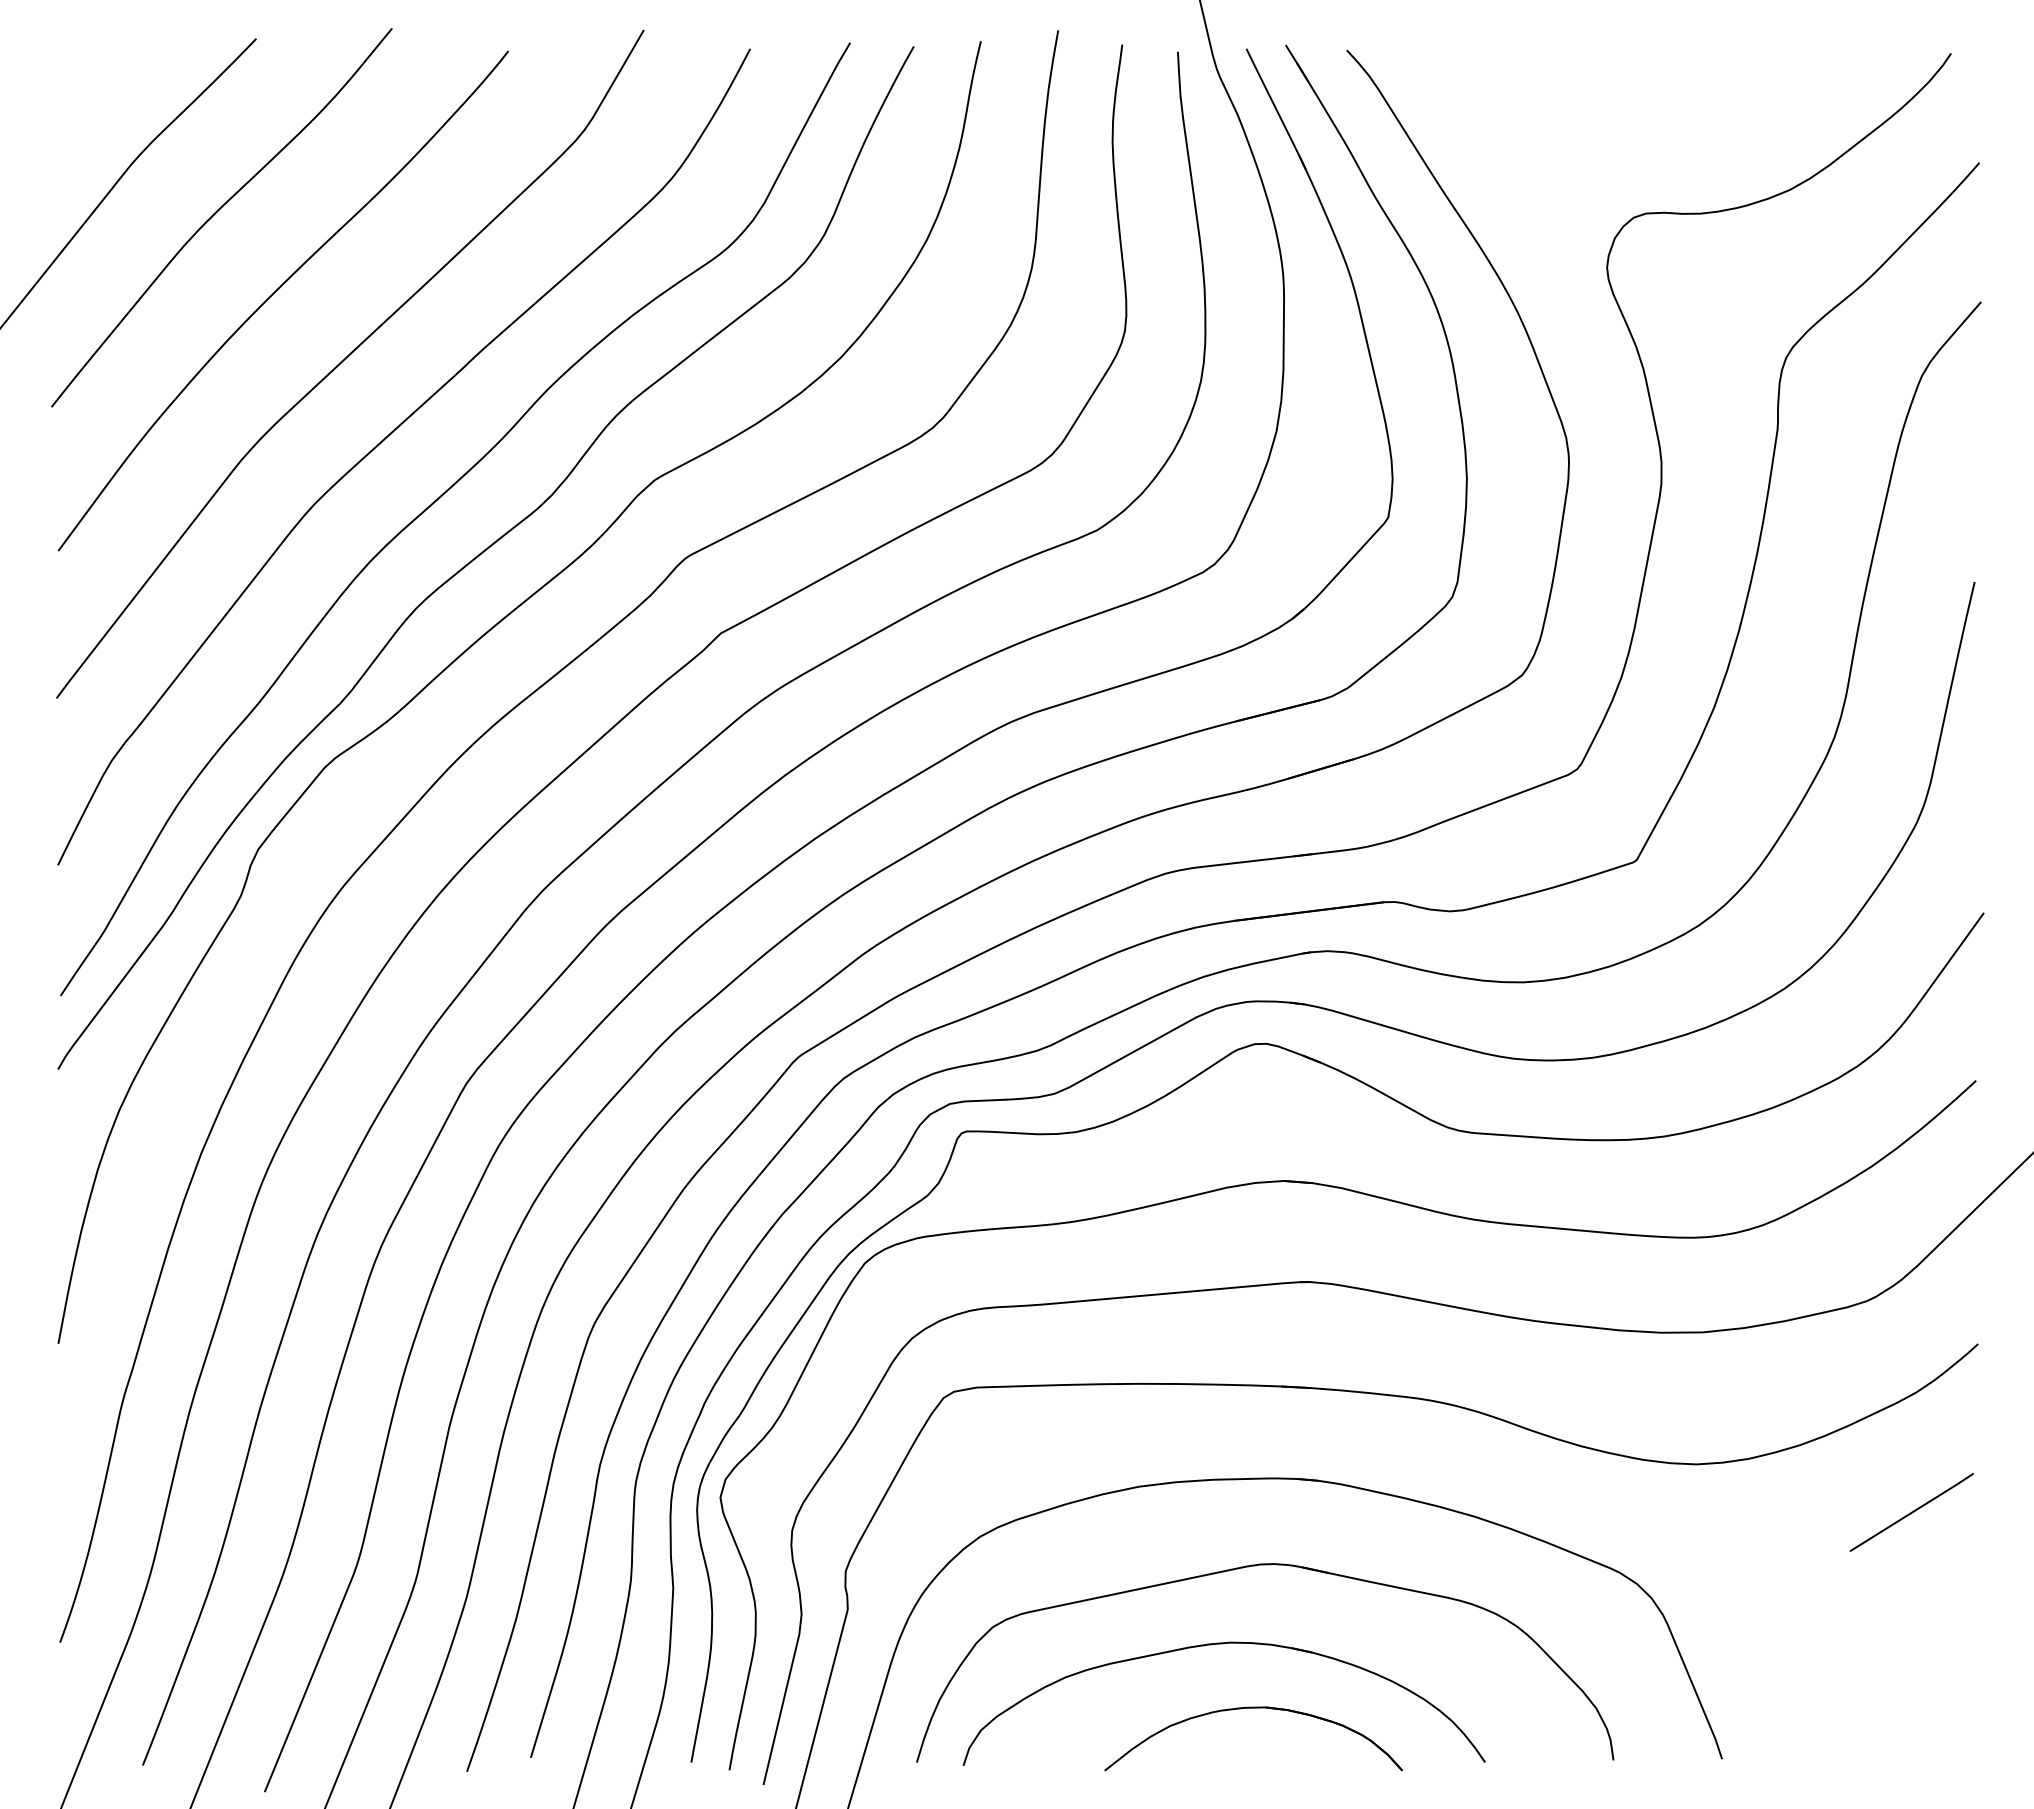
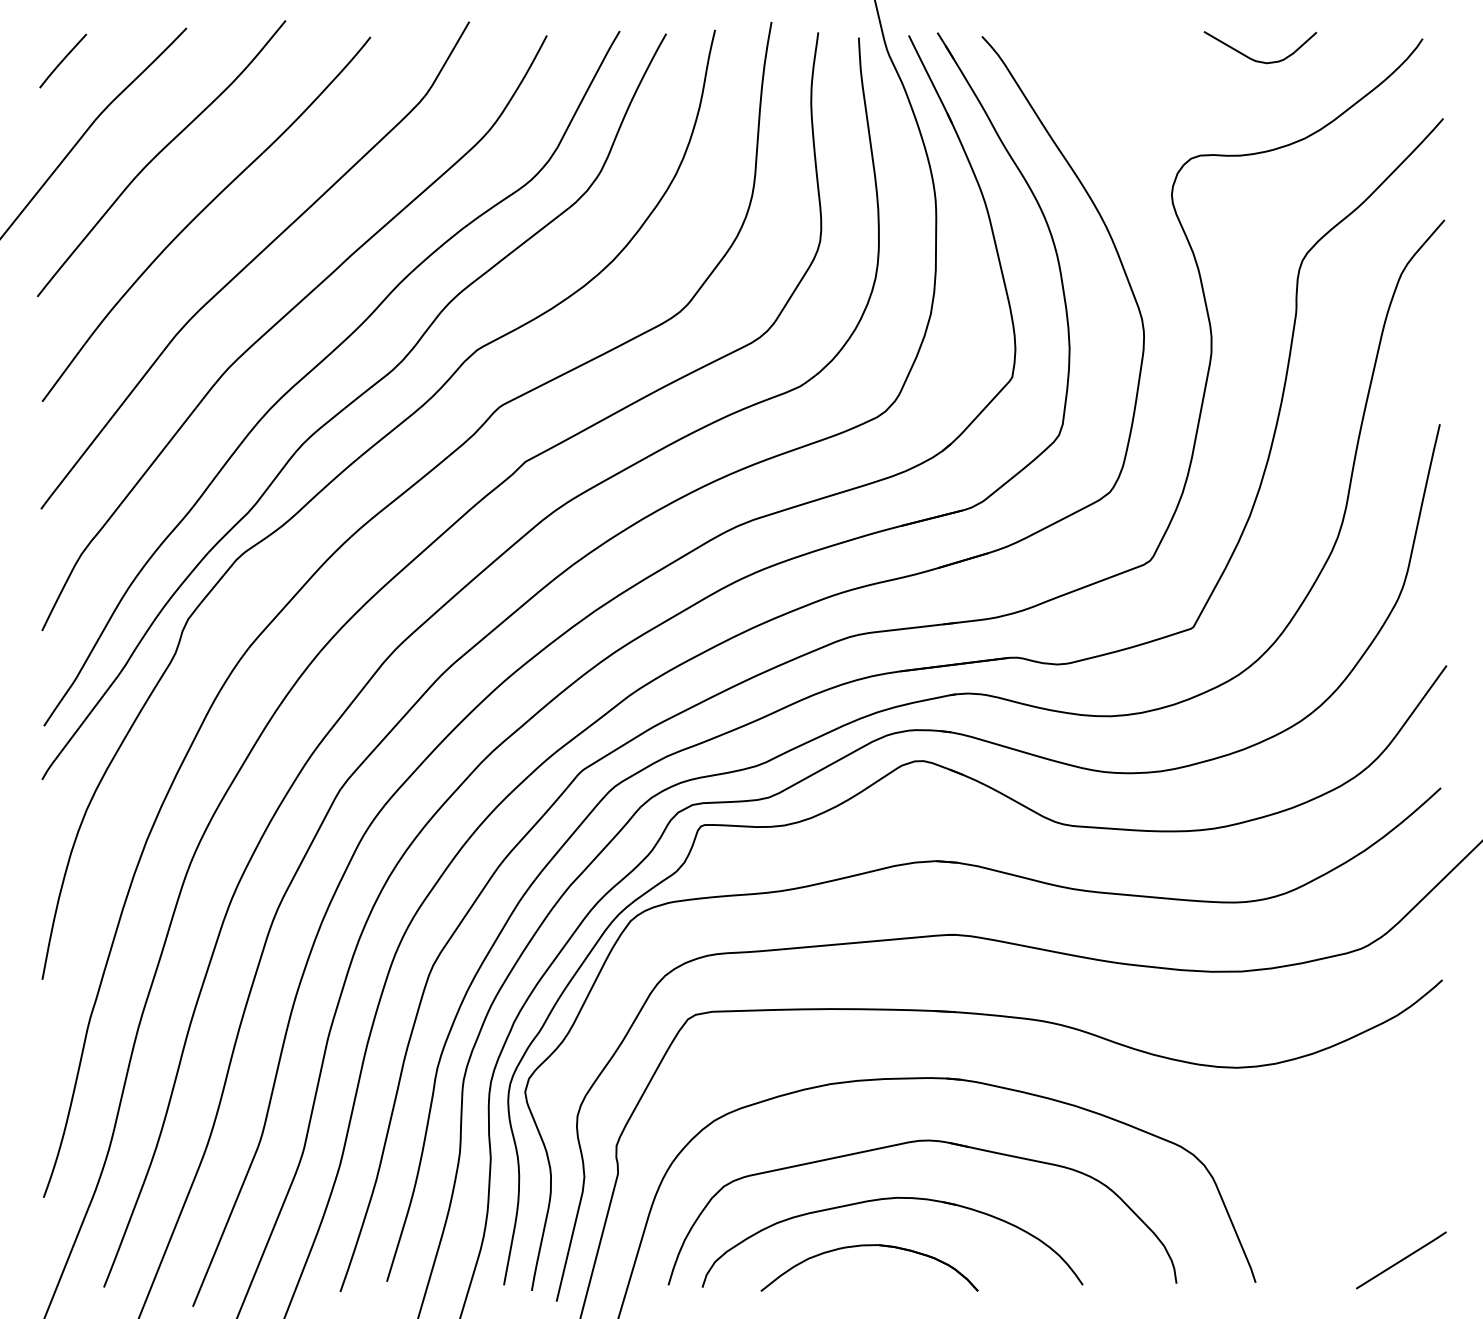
line: (86, 83) -> (62, 60), added
curve: (1725, 83) -> (1258, 60), added
line: (1911, 1512) -> (1401, 1260), moved
part: (1253, 1708) -> (869, 1245), moved

